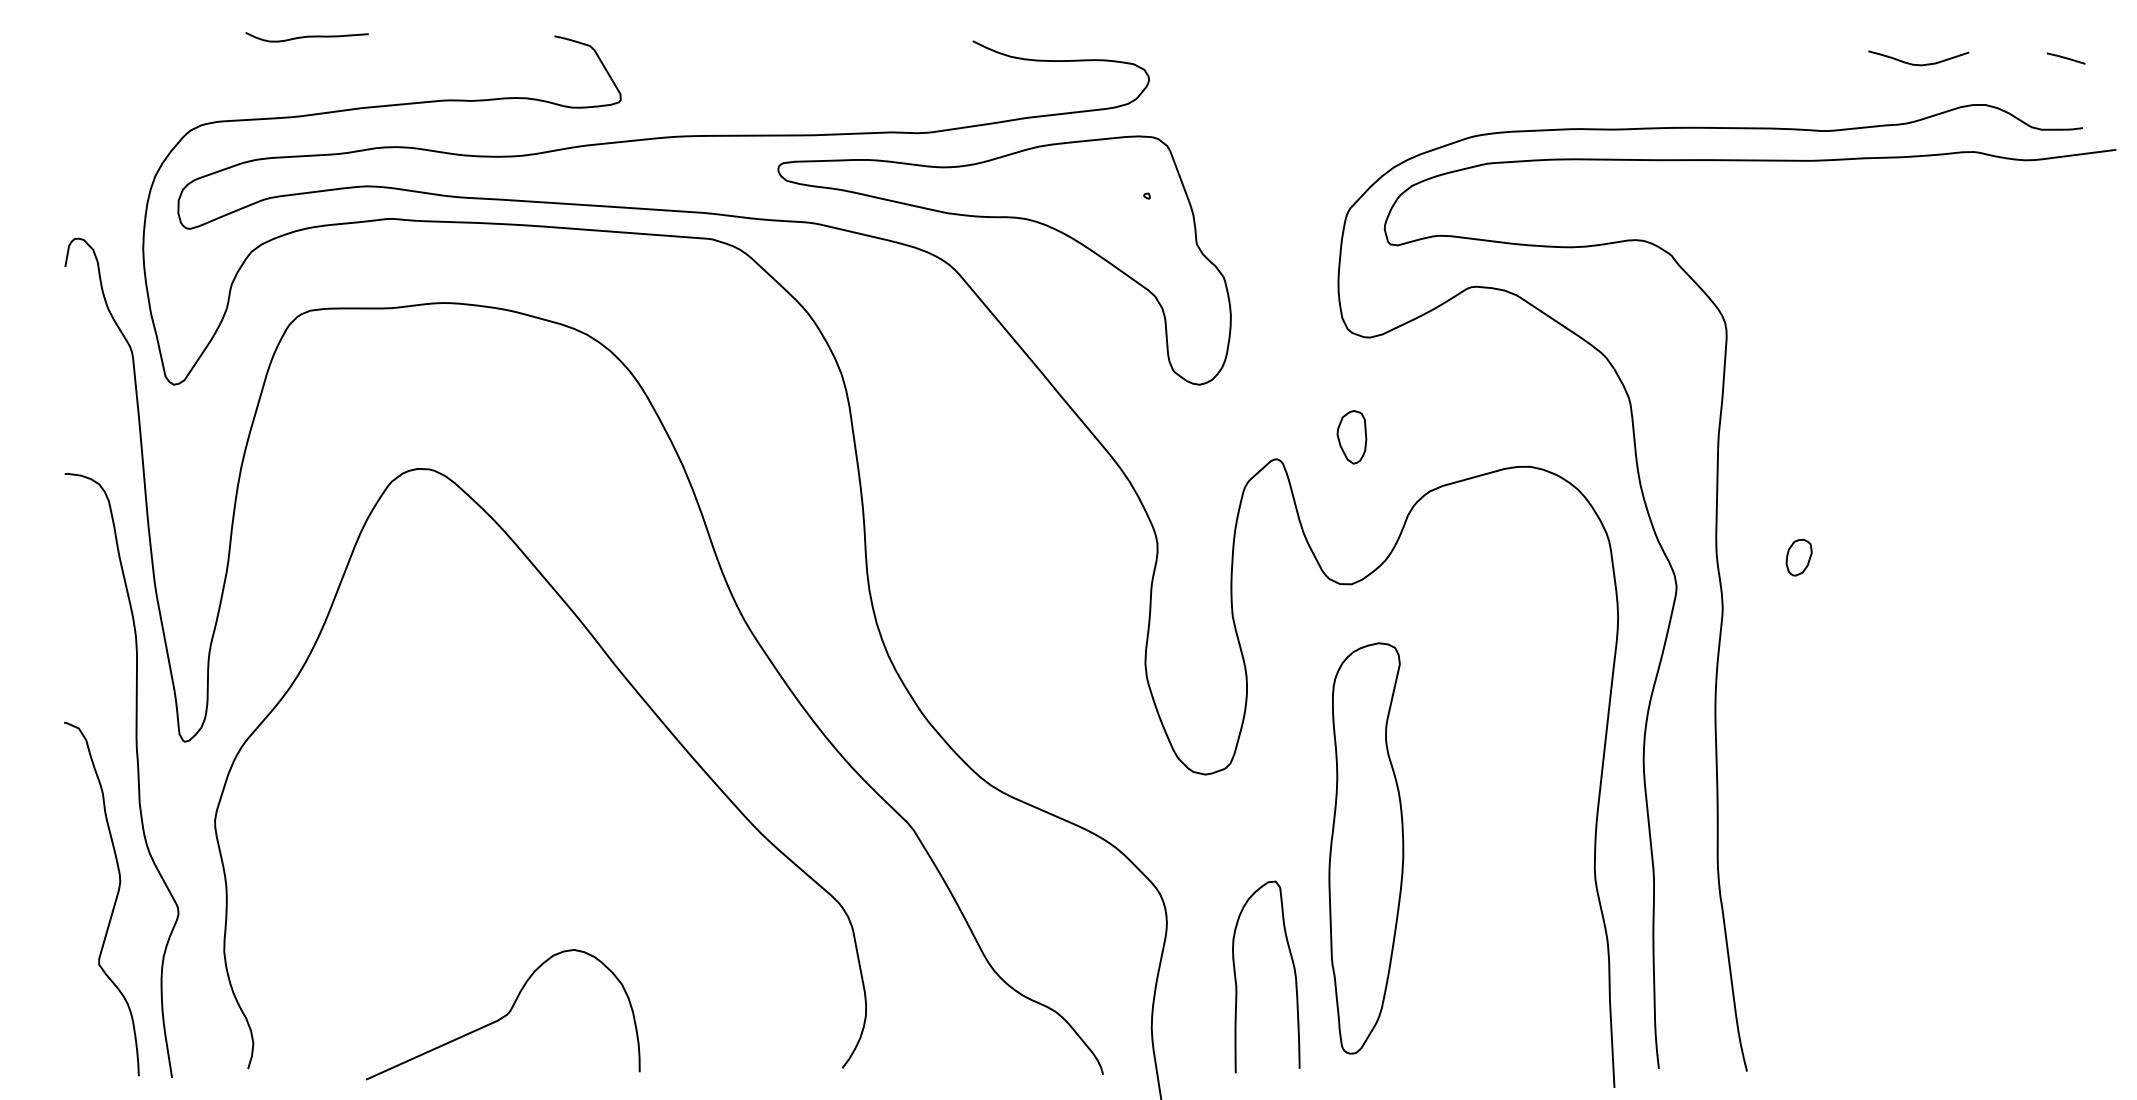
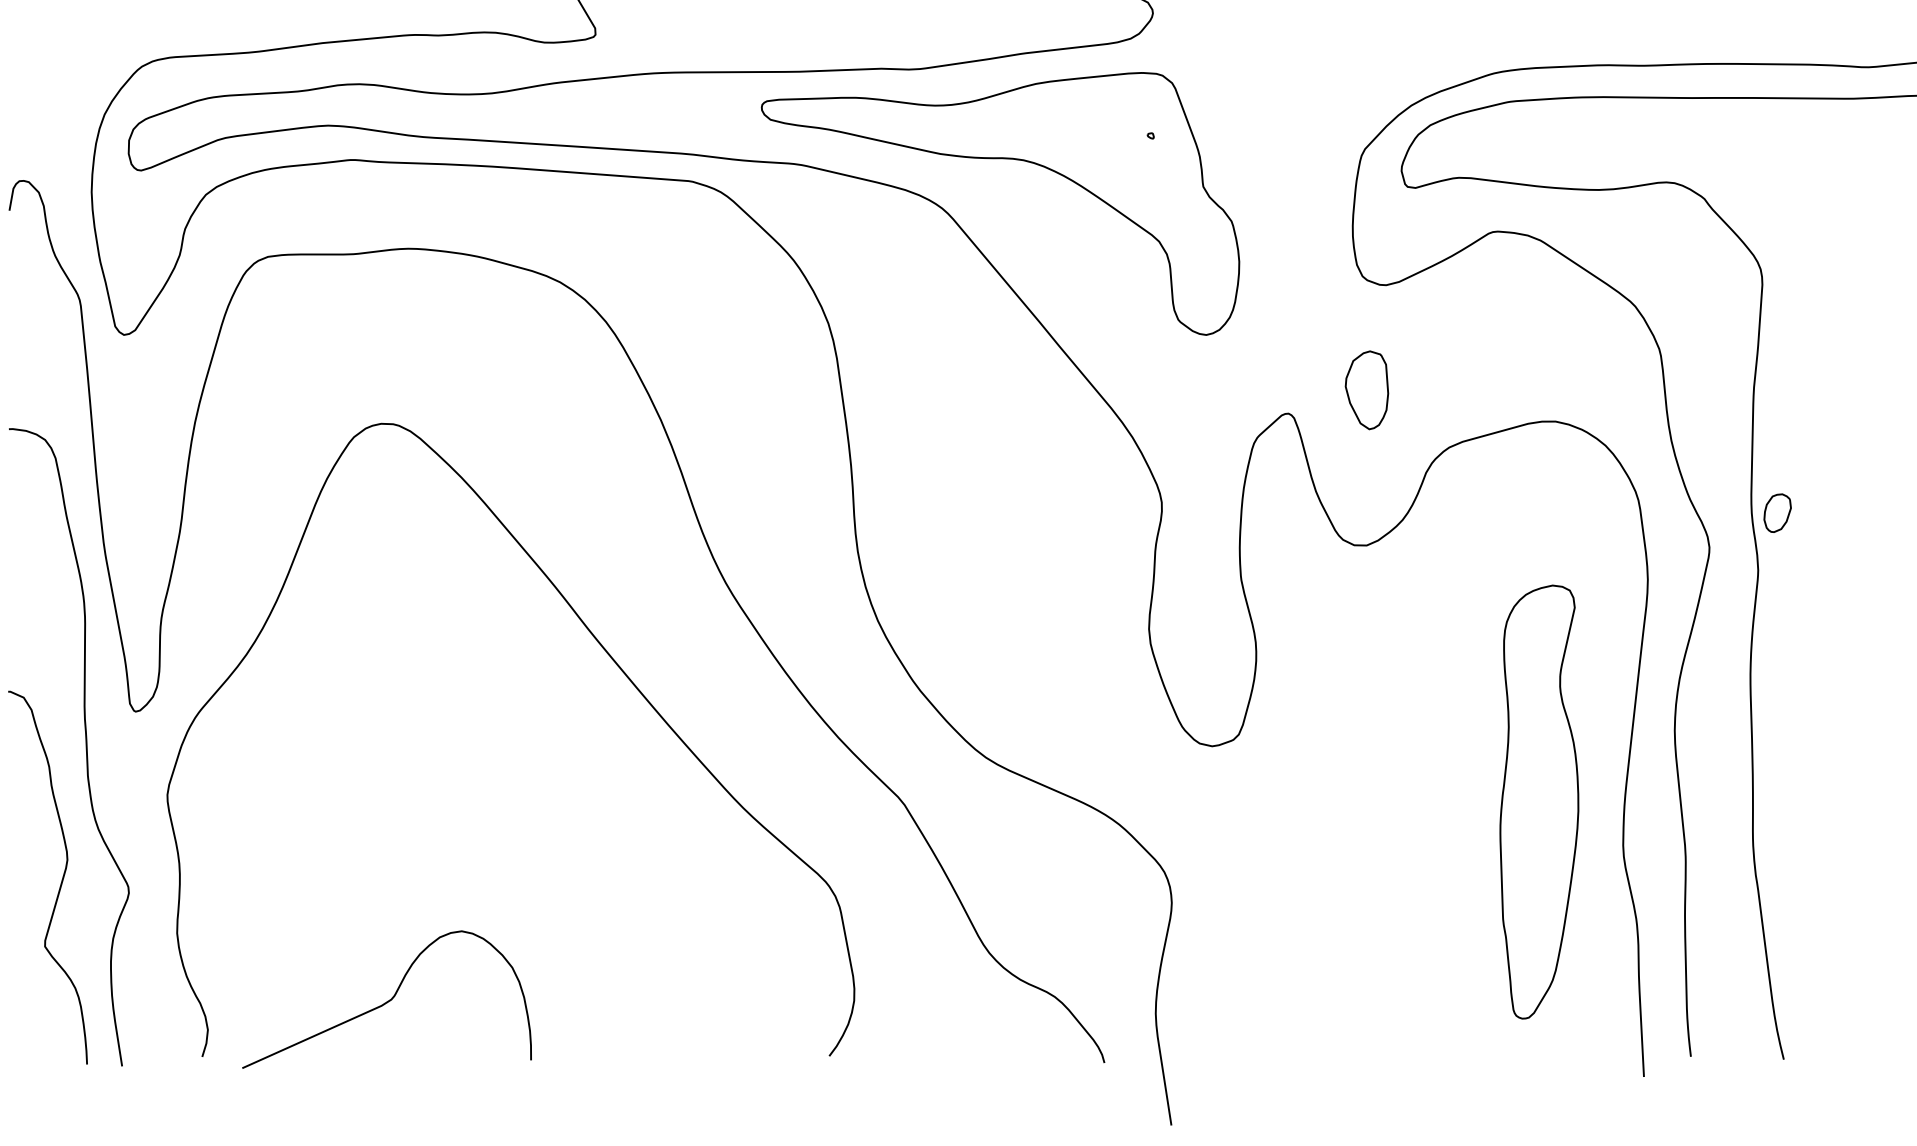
part: (1351, 437) -> (1366, 390), size x1.4
part: (1798, 557) -> (1776, 513), moved
part: (1366, 848) -> (1539, 802), moved
curve: (1293, 969) -> (1305, 951), removed
curve: (502, 1016) -> (386, 1001), moved

